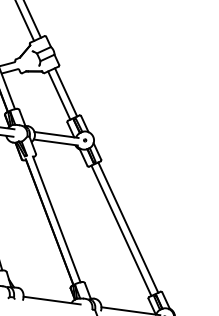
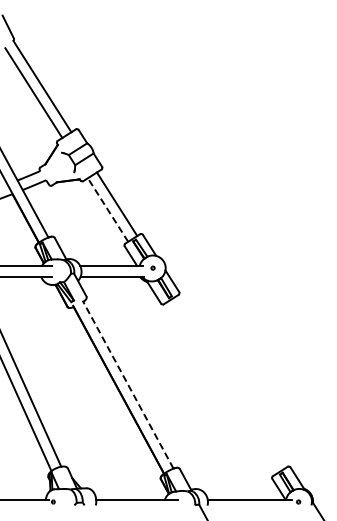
line: (59, 95) -> (108, 210), solid -> dashed
line: (56, 219) -> (127, 384), solid -> dashed
line: (127, 227) -> (229, 382), removed
line: (120, 230) -> (220, 388), removed

